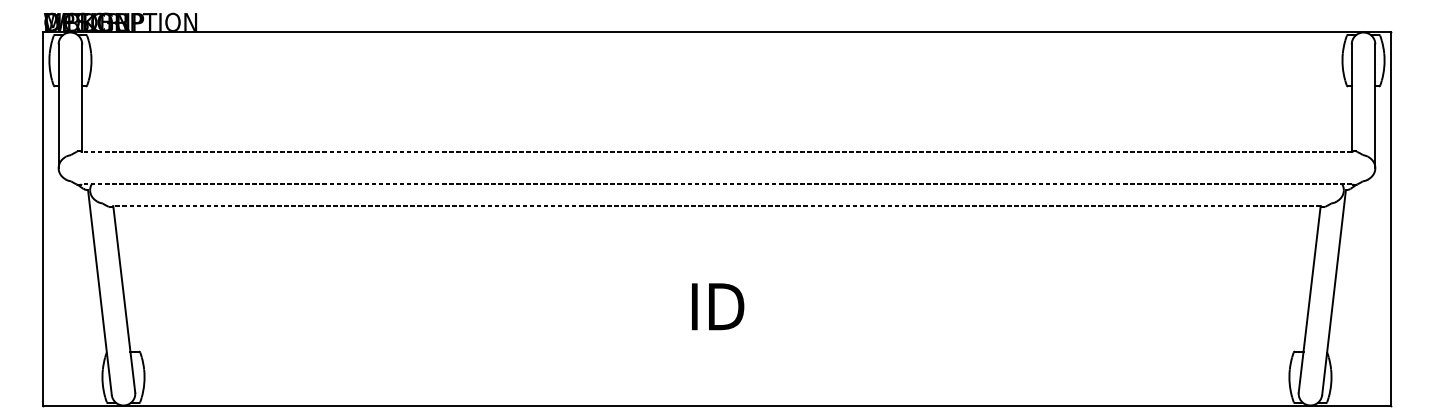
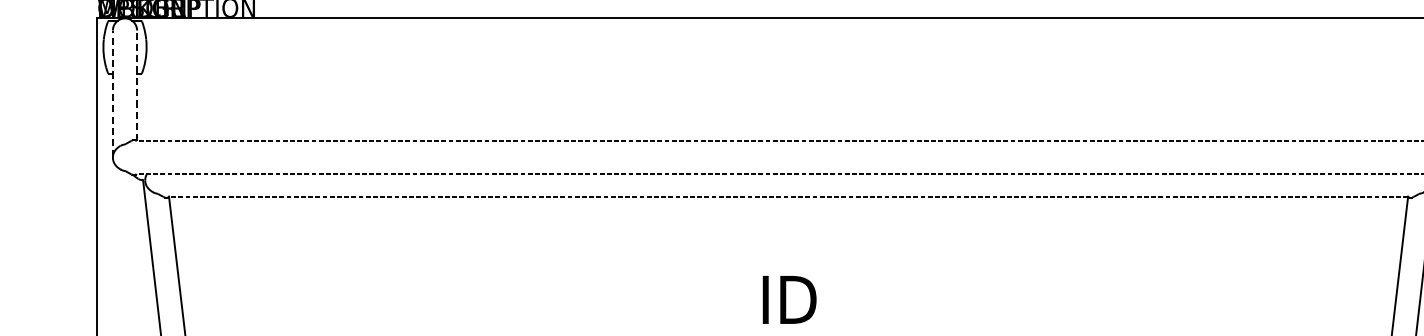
line: (82, 98) -> (137, 86), solid -> dashed
line: (58, 106) -> (112, 94), solid -> dashed

